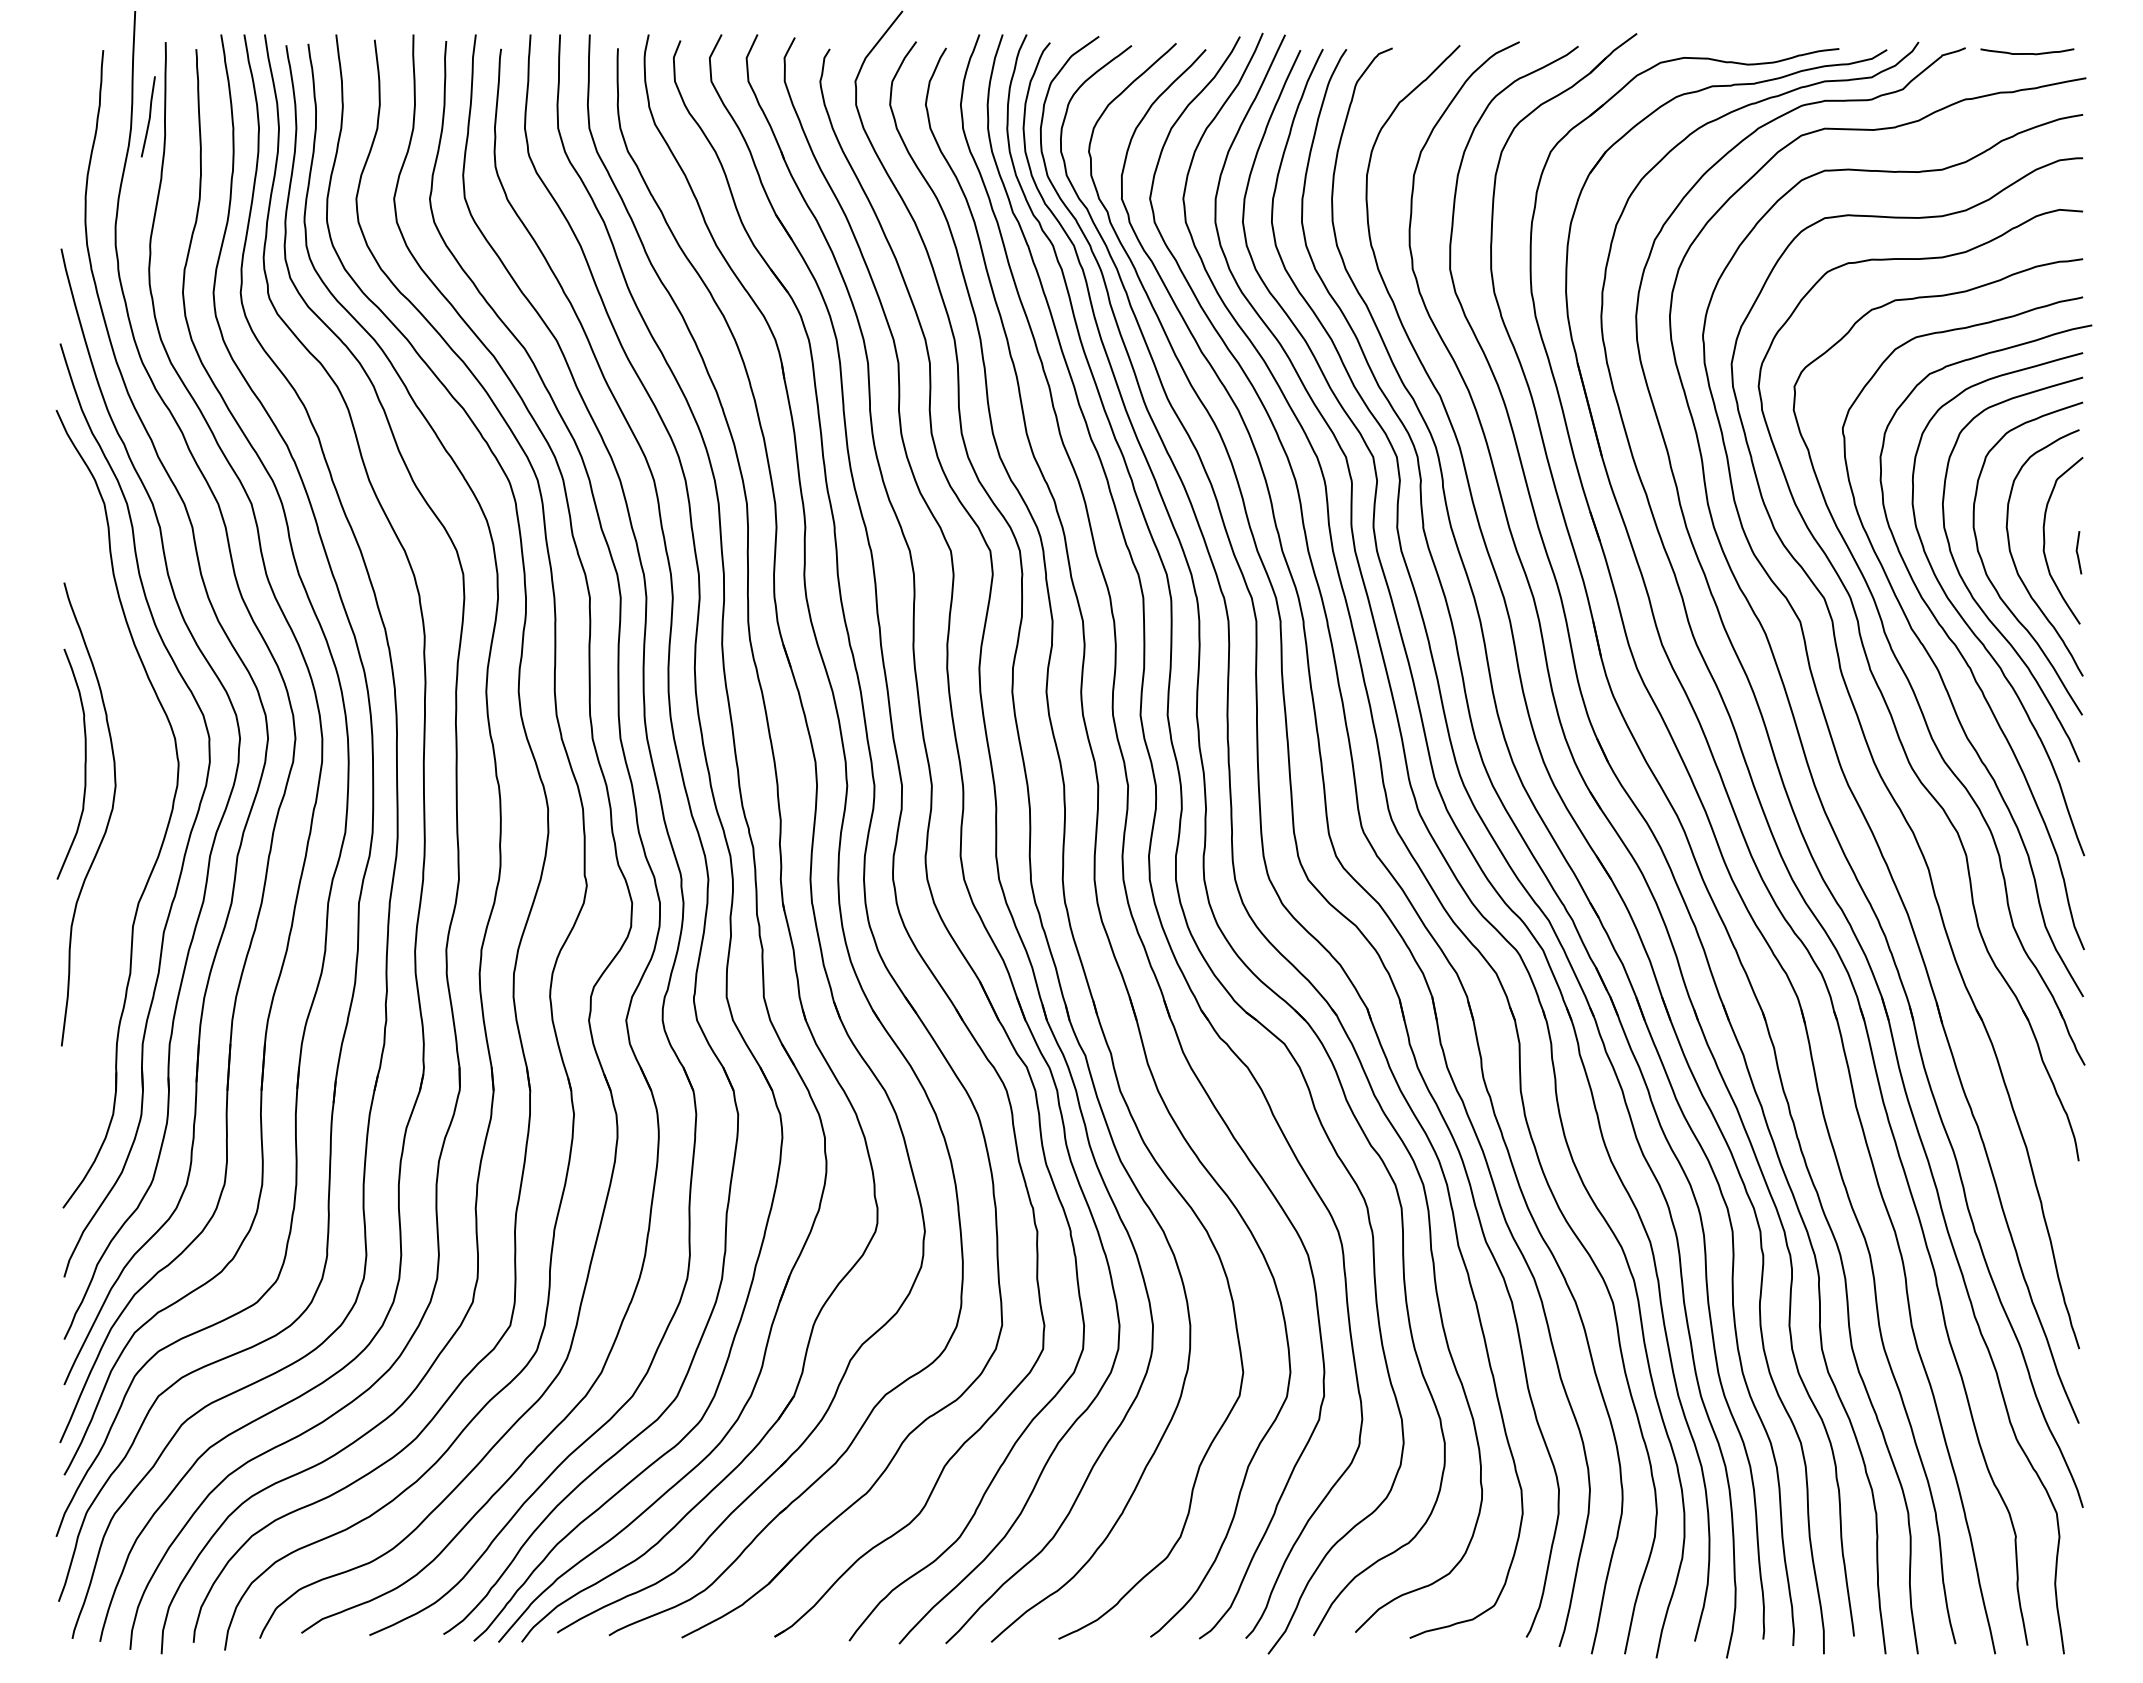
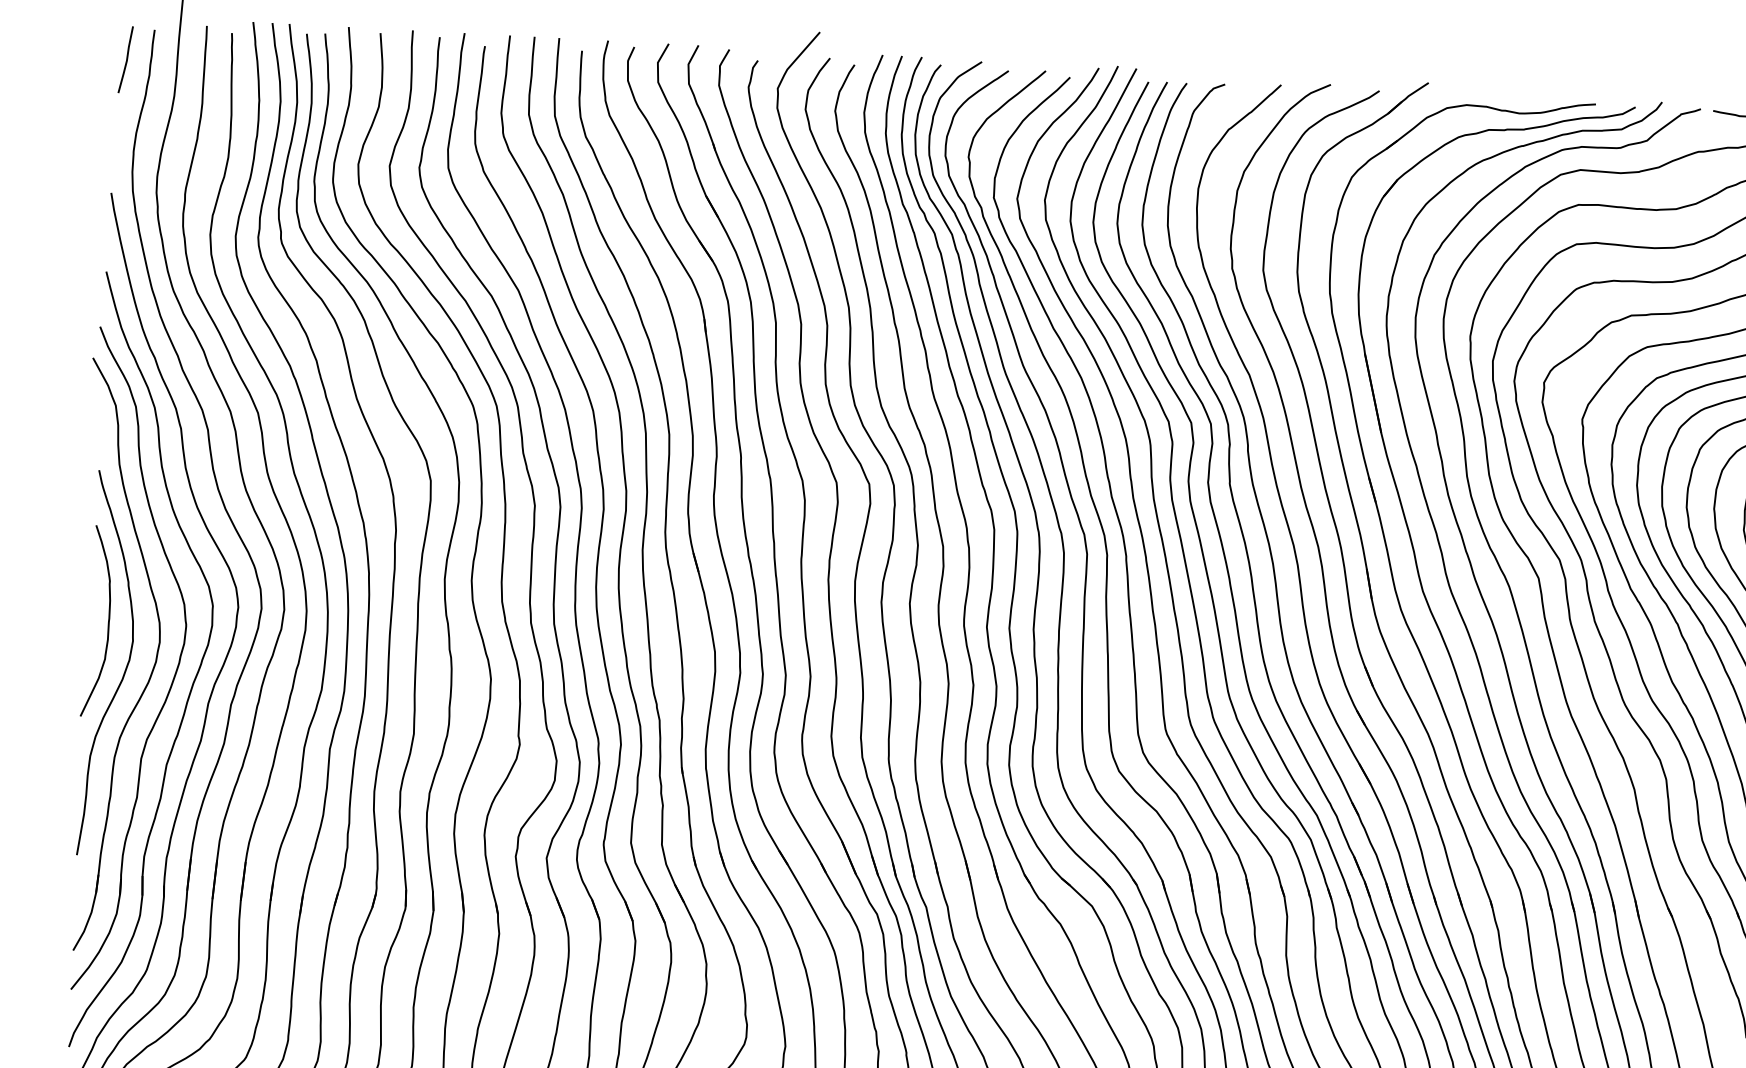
line: (149, 116) -> (126, 59), moved
part: (140, 818) -> (152, 669), added

